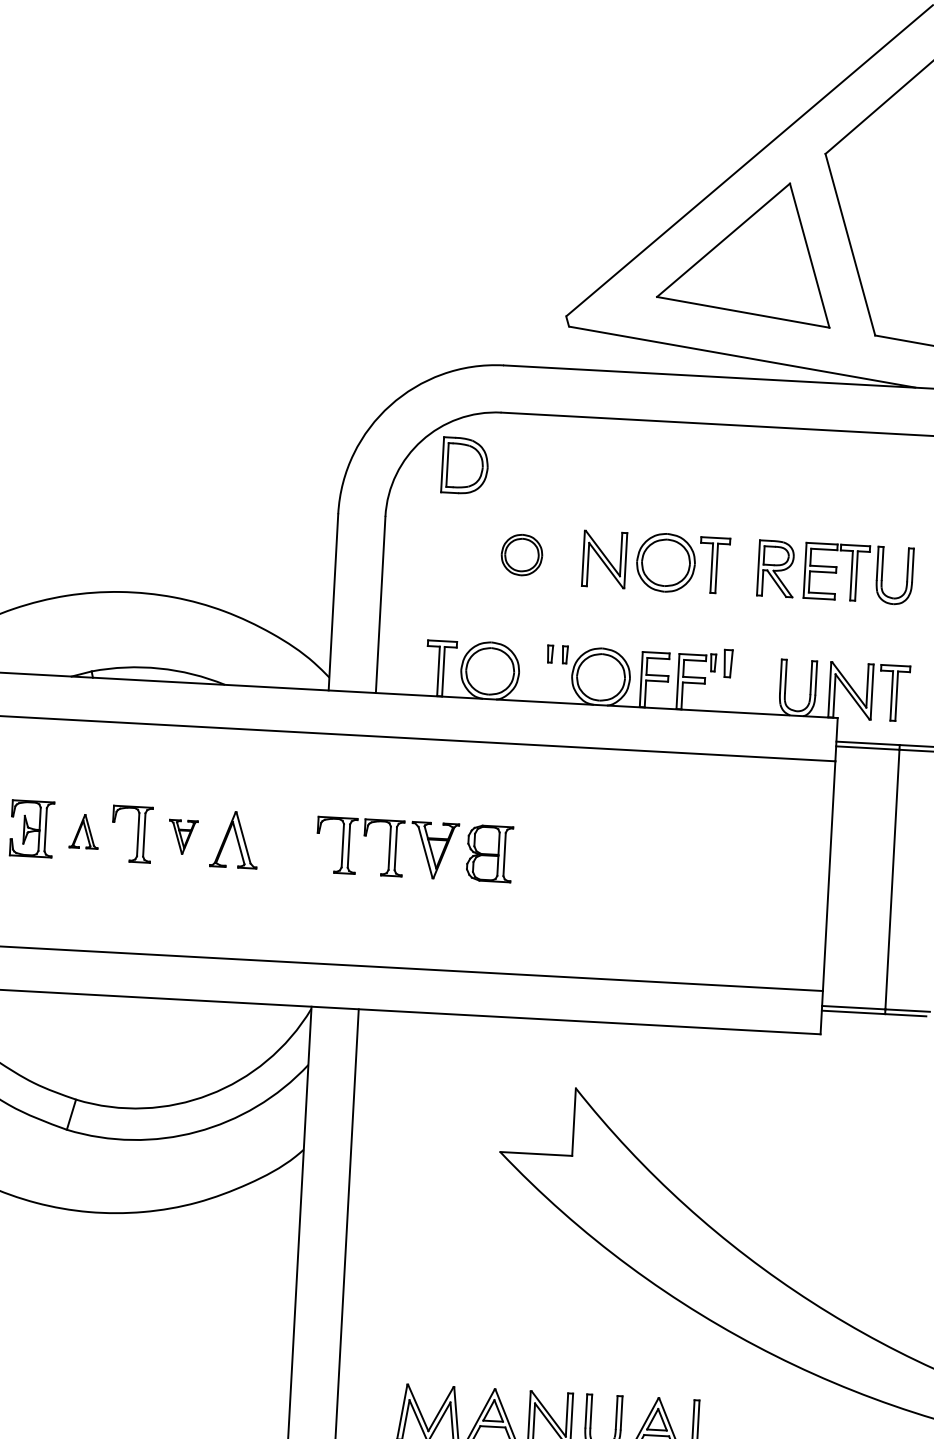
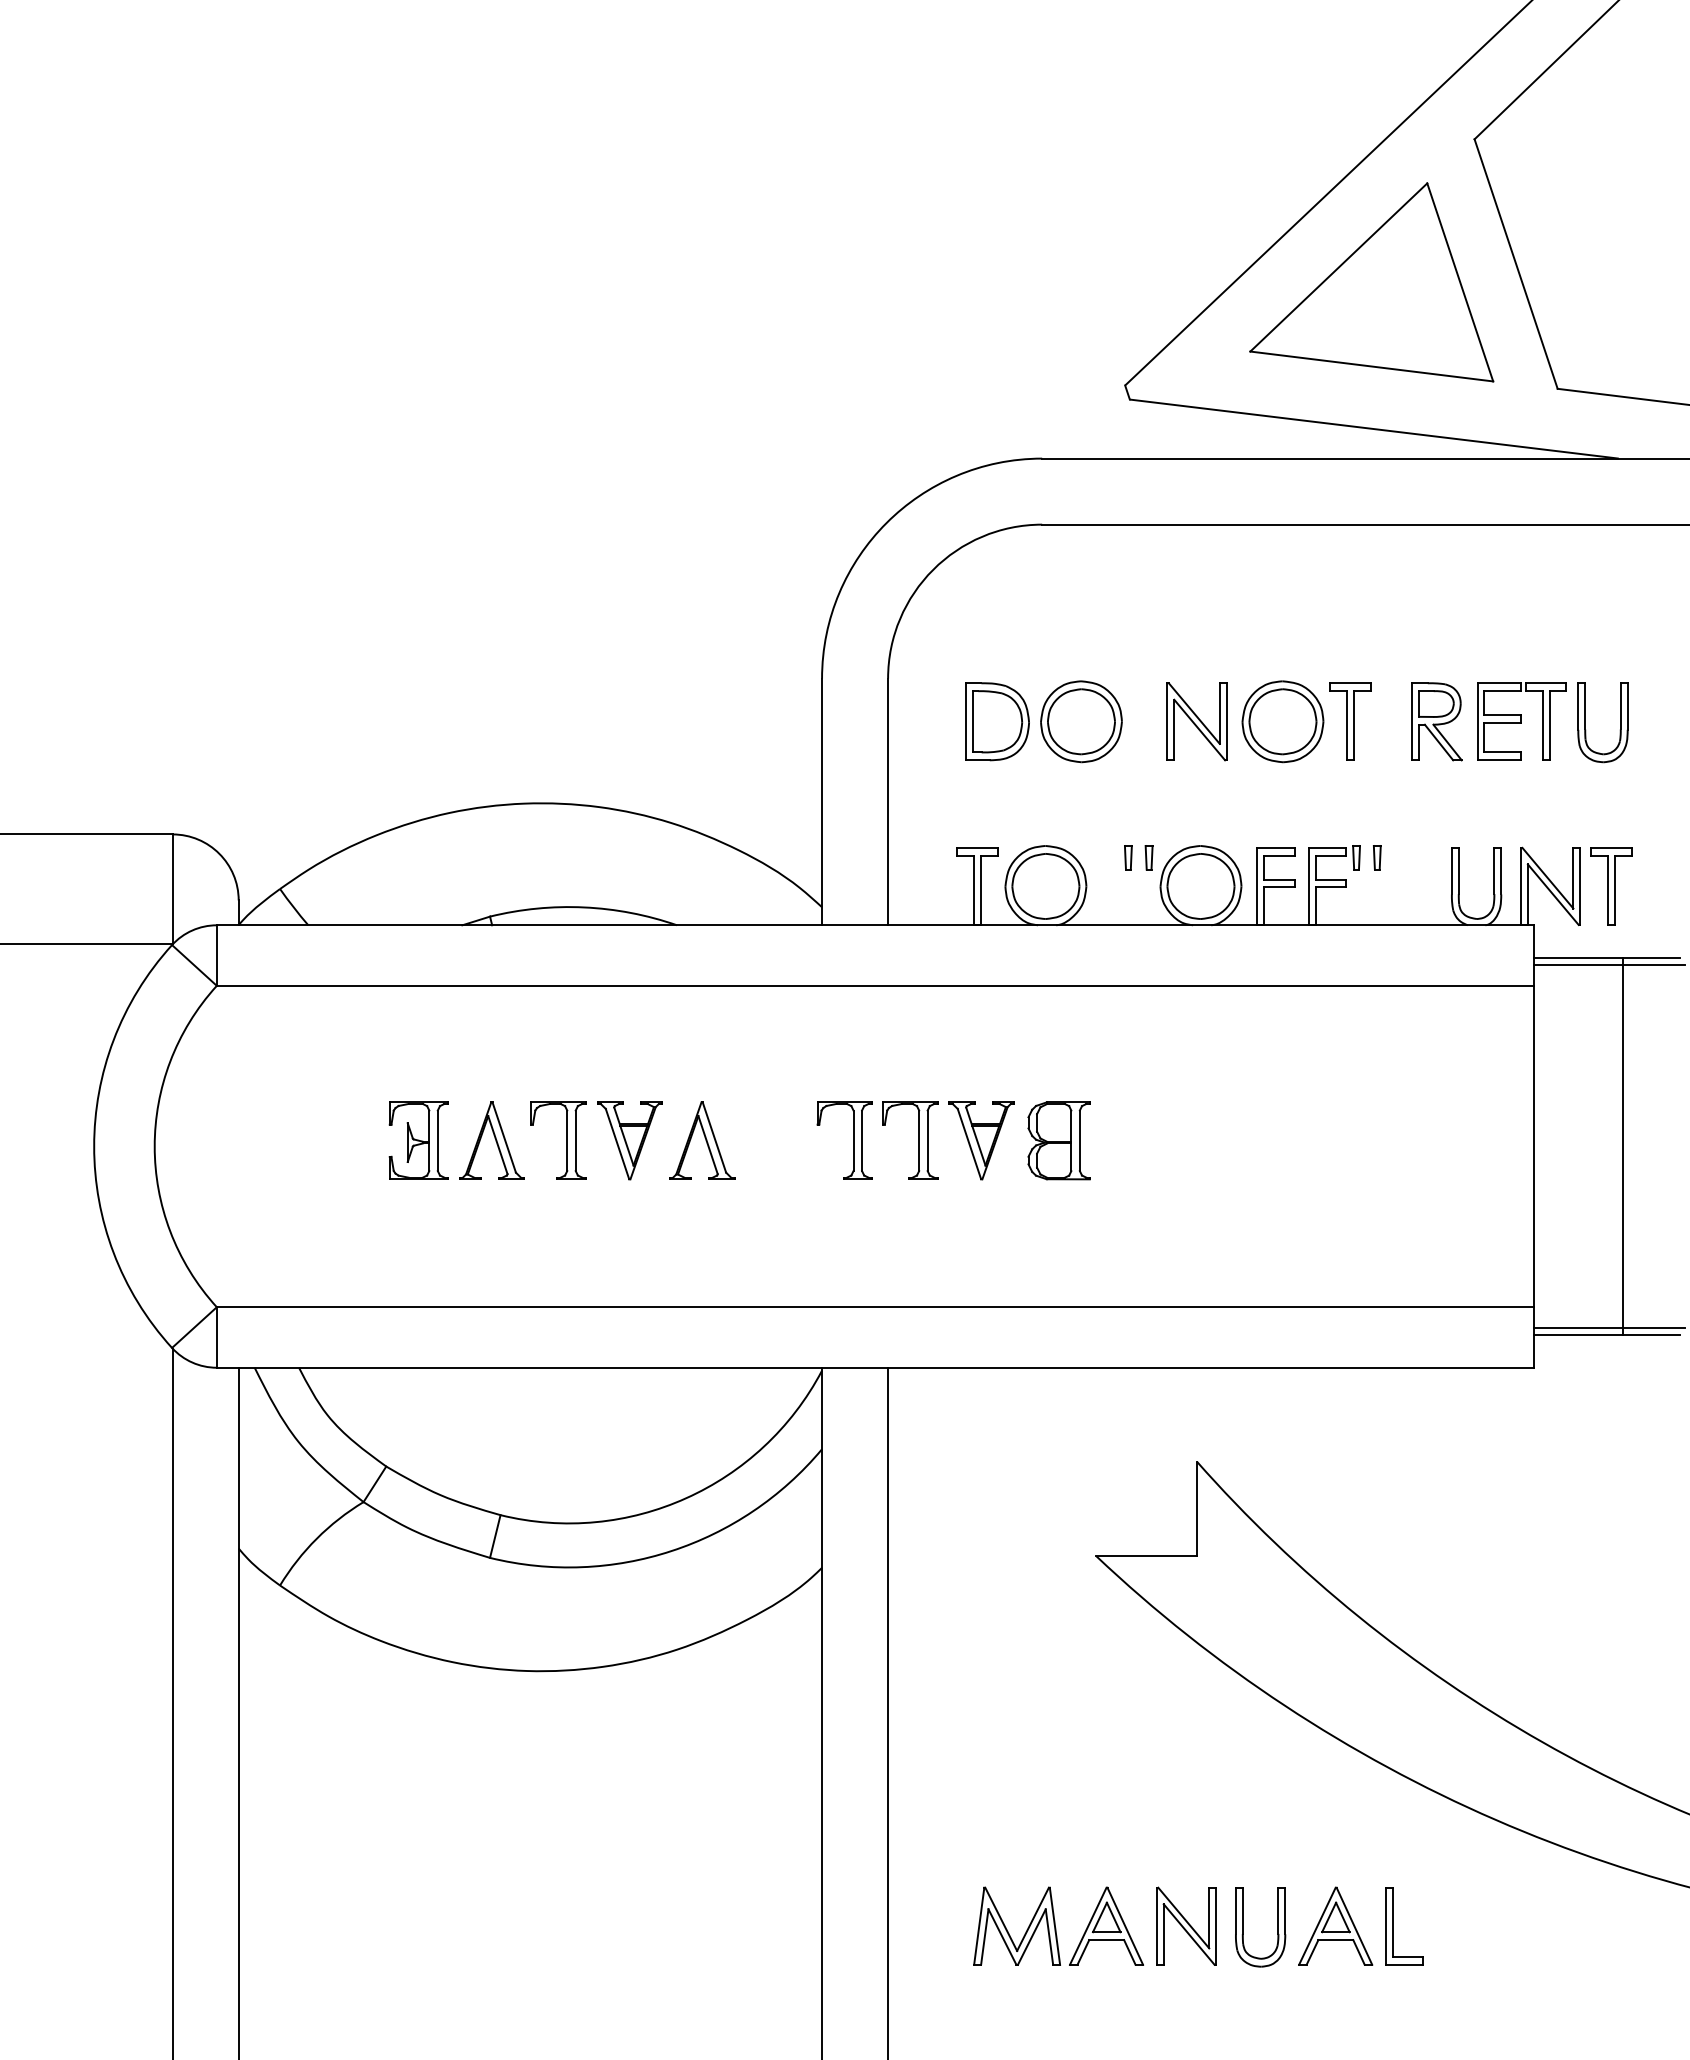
part: (465, 465) -> (997, 721), moved
part: (522, 554) -> (1081, 721), size x1.43
part: (728, 663) -> (1377, 857), size x0.62
part: (84, 831) -> (491, 1140), size x1.67
part: (182, 836) -> (629, 1140), size x1.67

